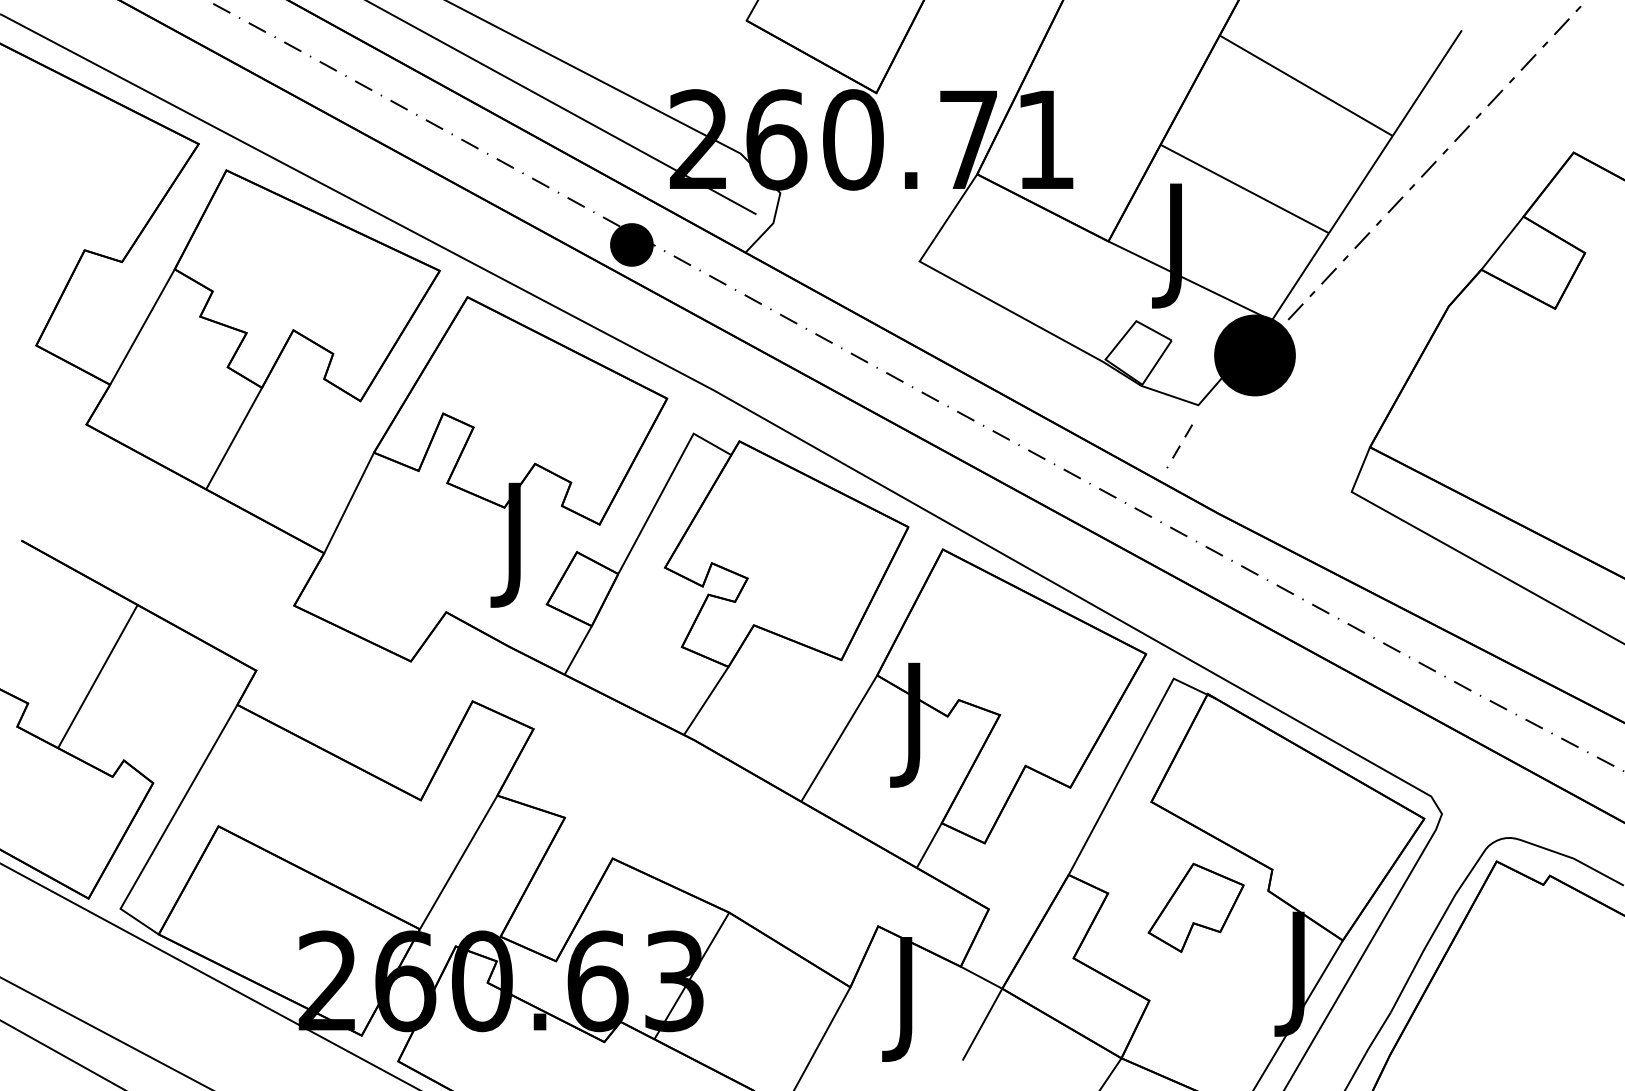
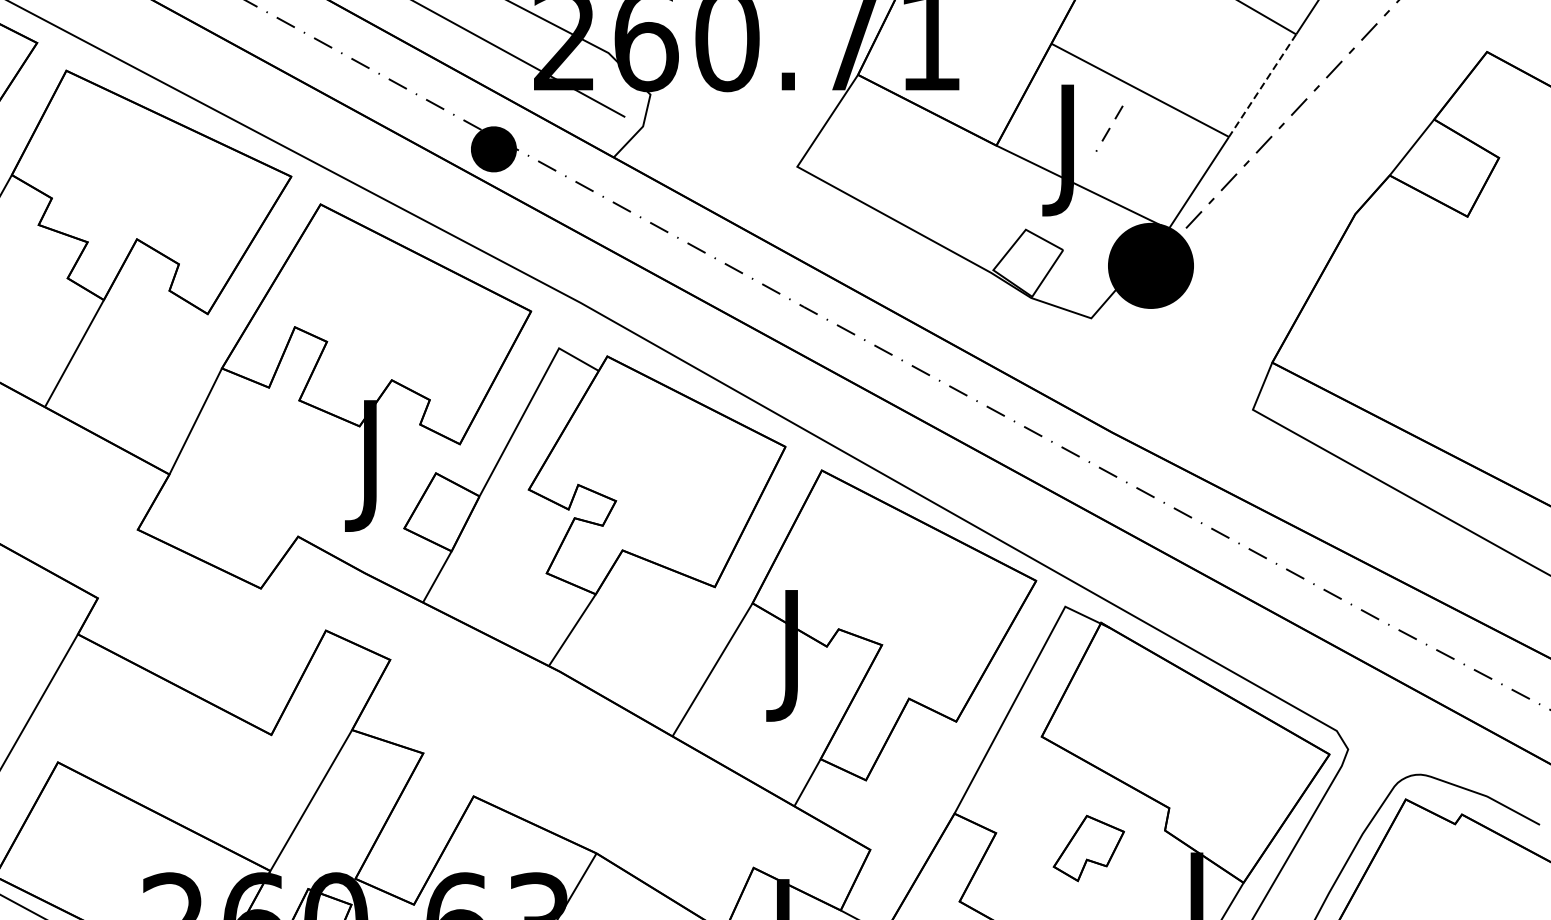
line: (1360, 185) -> (1262, 86), solid -> dashed
line: (1179, 446) -> (1109, 128), moved
part: (1195, 907) -> (1088, 848), size x0.7

